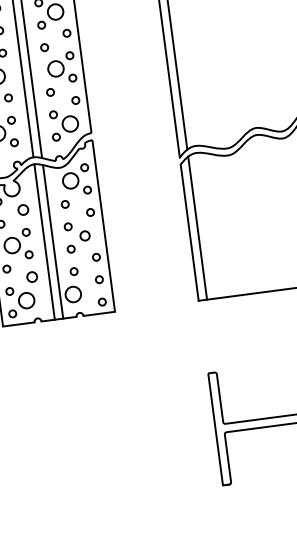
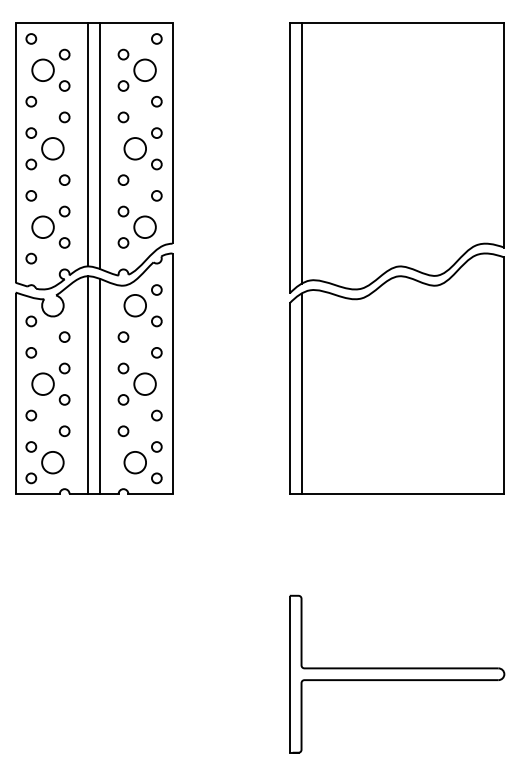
circle: (23, 209) -> (64, 336), size x0.71
circle: (84, 235) -> (144, 383), size x1.67
circle: (32, 277) -> (64, 431), size x0.71
circle: (72, 294) -> (134, 462), moved

